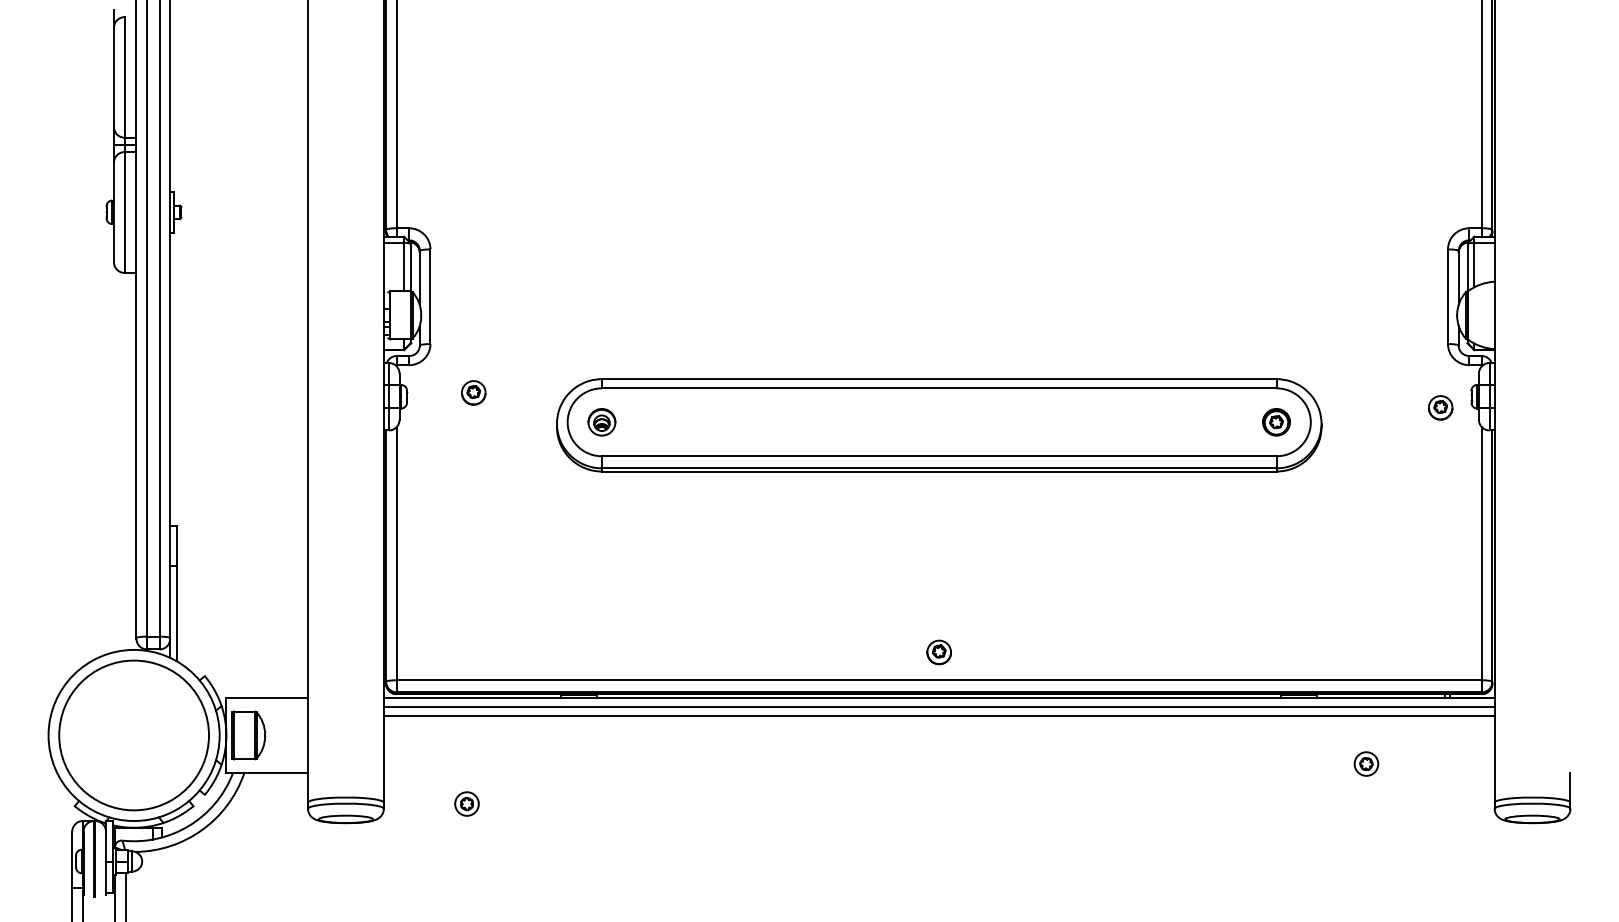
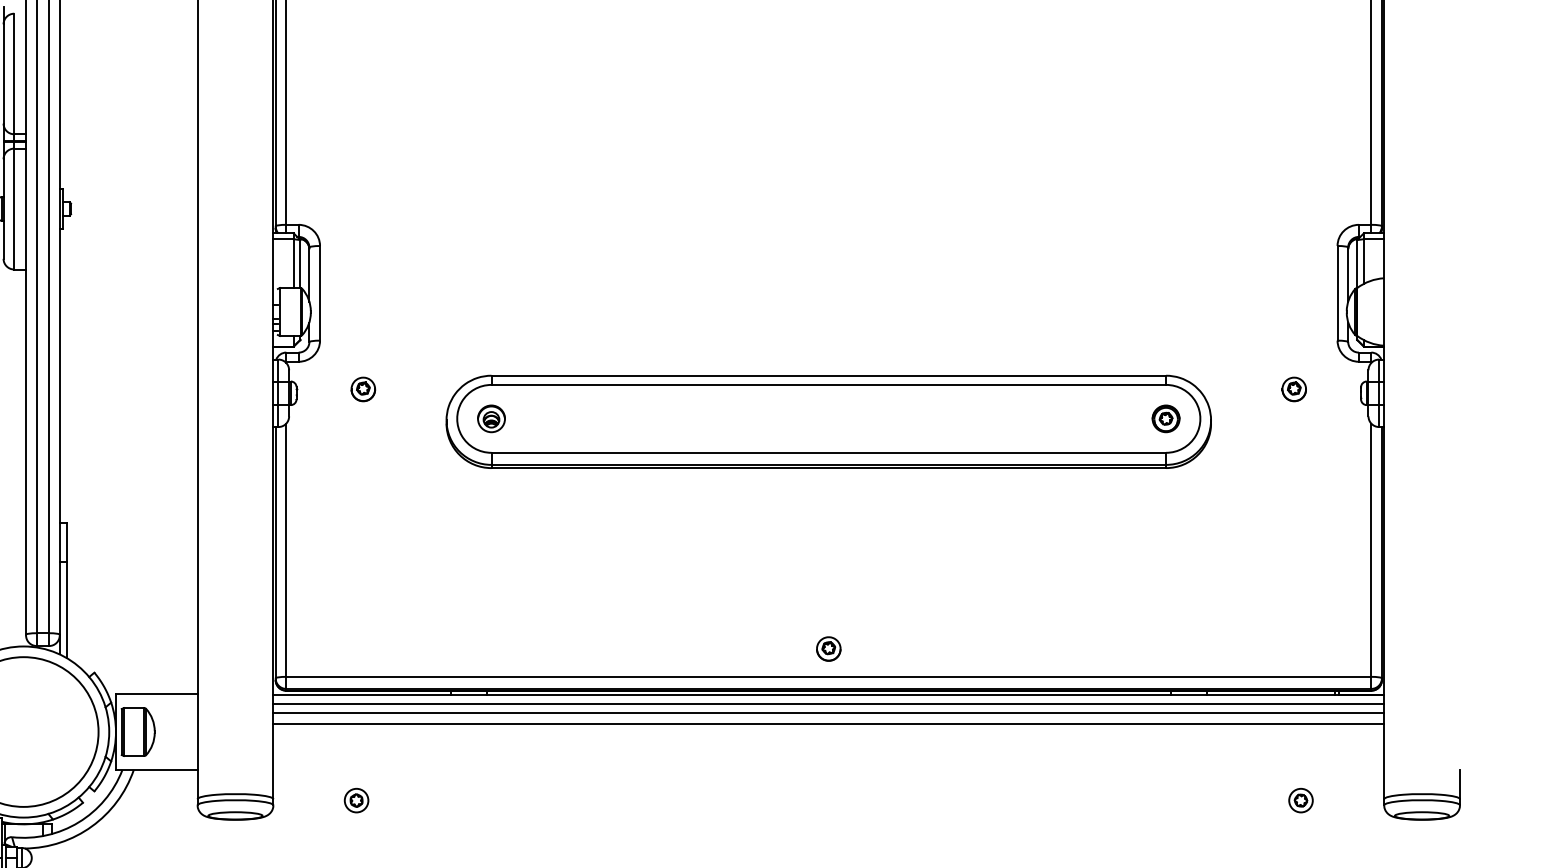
part: (1440, 407) -> (1294, 389), moved
line: (938, 727) -> (828, 724), added
part: (1366, 763) -> (1301, 800), moved

